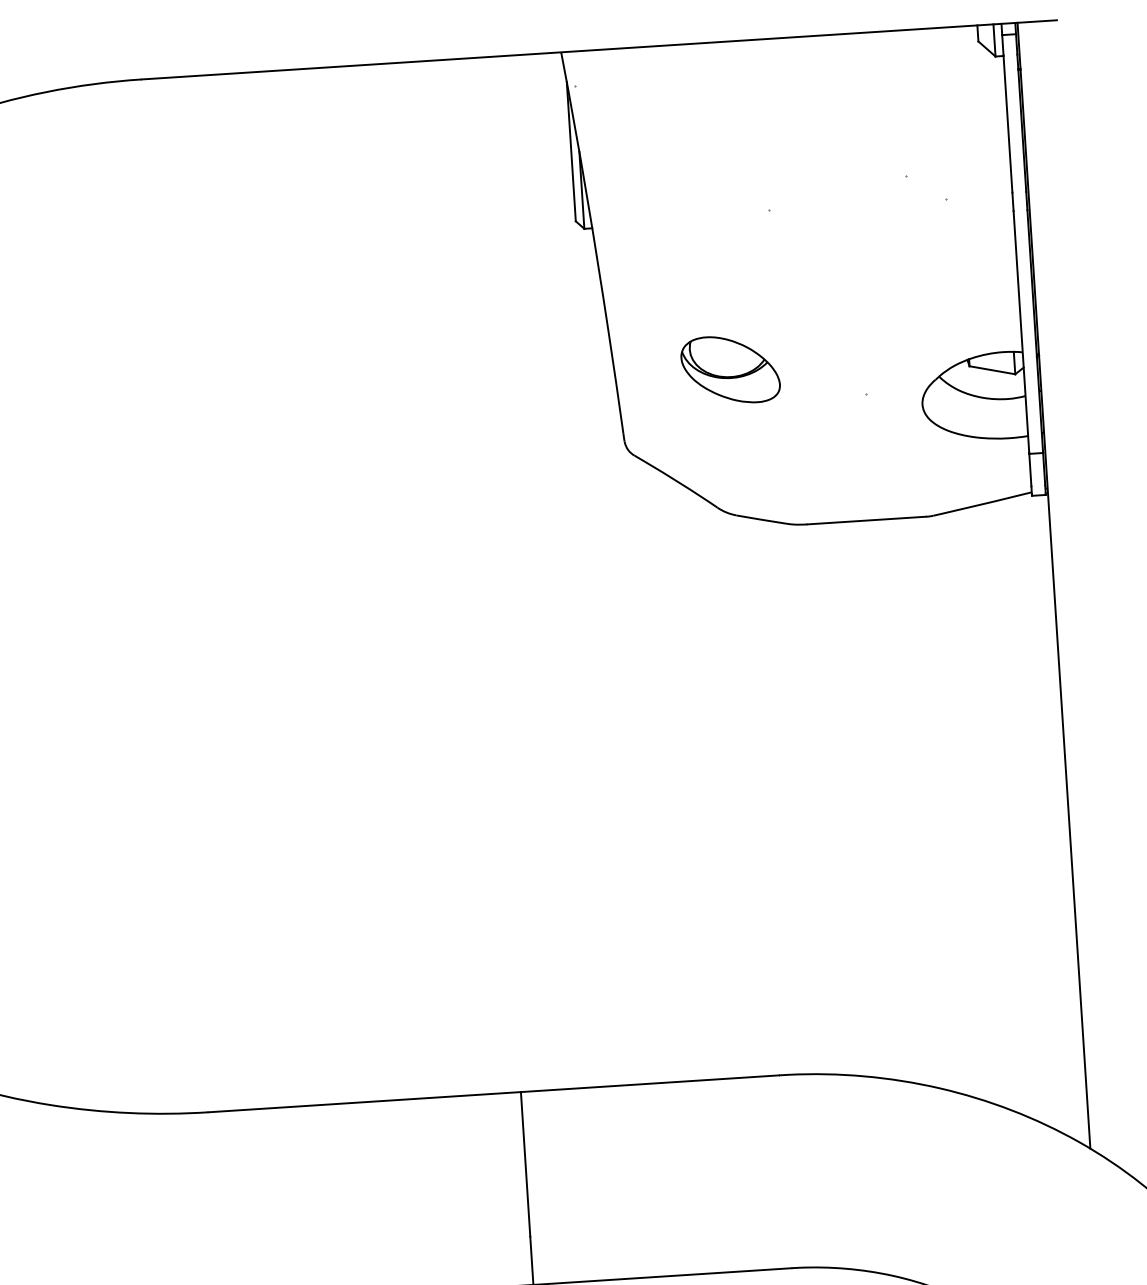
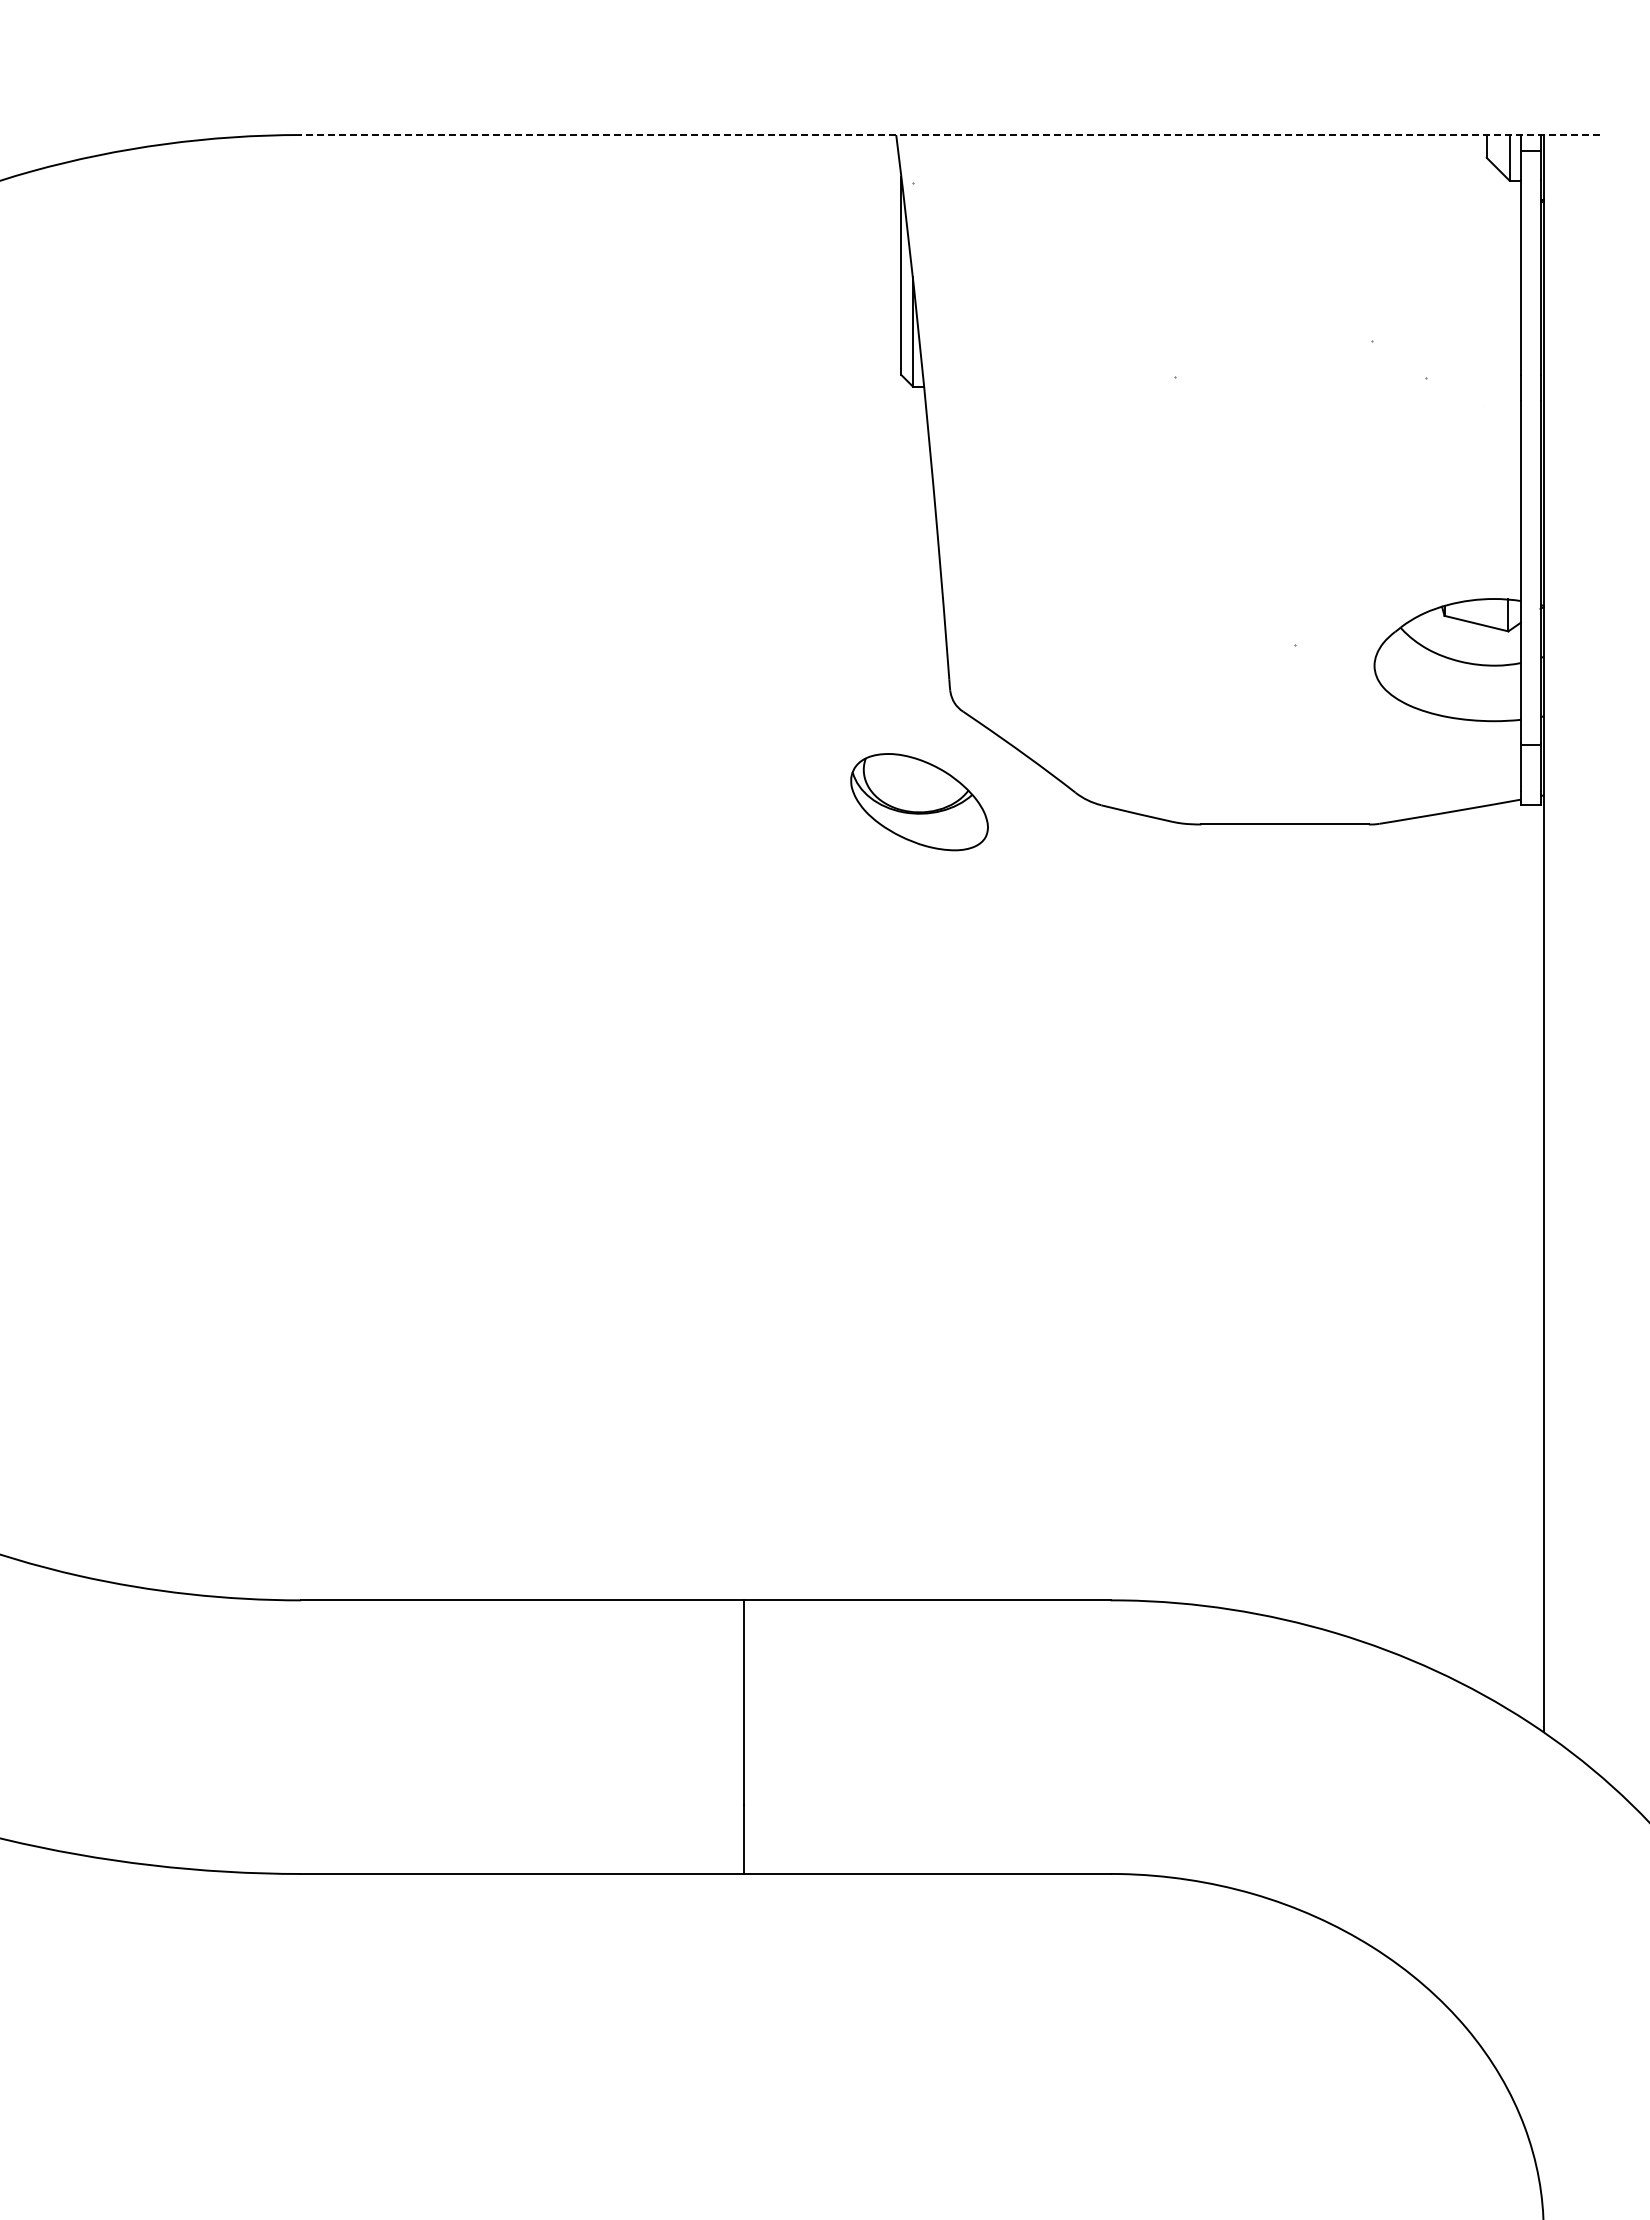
line: (598, 50) -> (949, 135), solid -> dashed
part: (730, 370) -> (919, 802), moved

